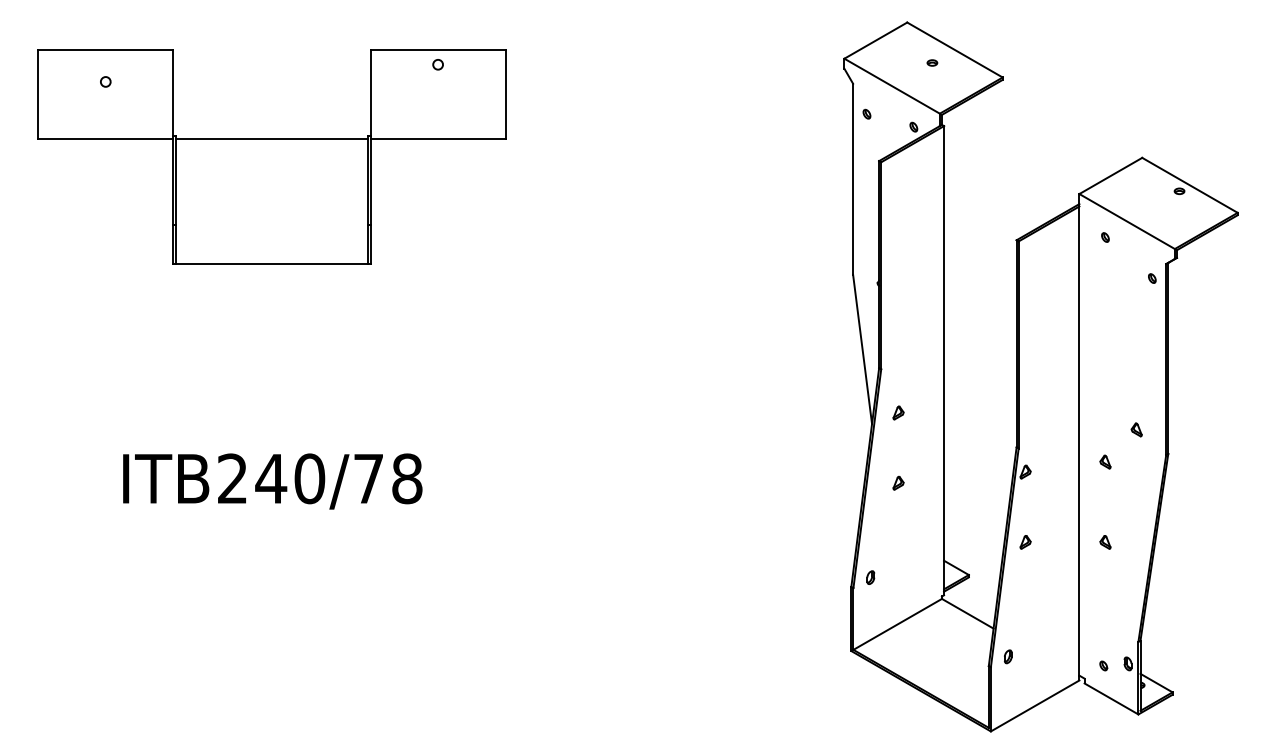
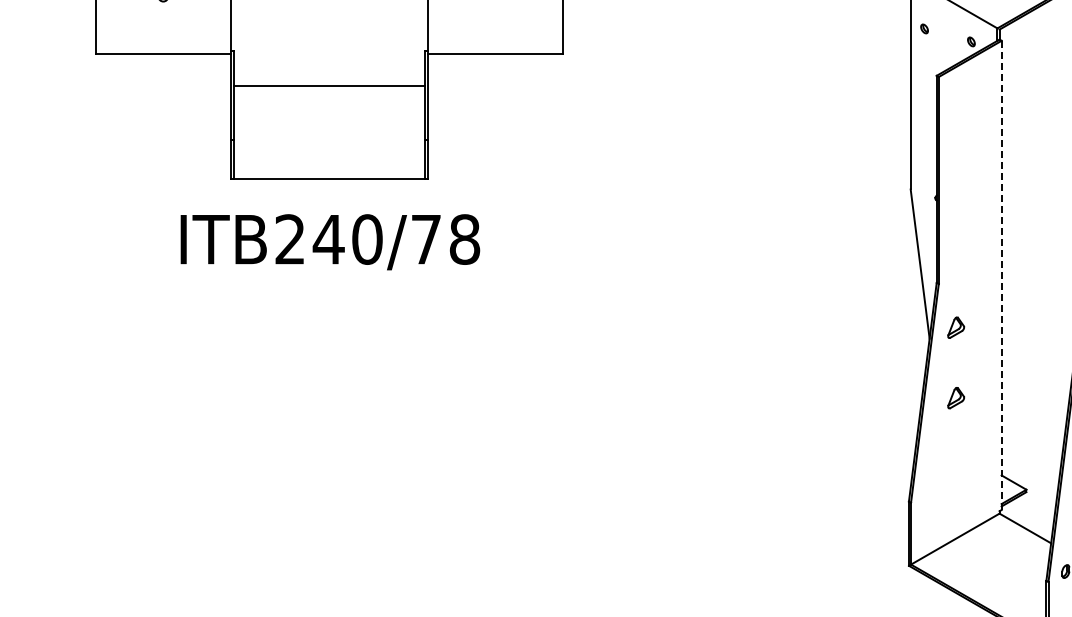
line: (271, 138) -> (329, 85), moved
line: (944, 360) -> (1002, 275), solid -> dashed
part: (898, 412) -> (956, 327), size x1.6
text: (272, 481) -> (330, 242), moved
part: (898, 482) -> (956, 397), size x1.6
part: (870, 577) -> (928, 492), removed

